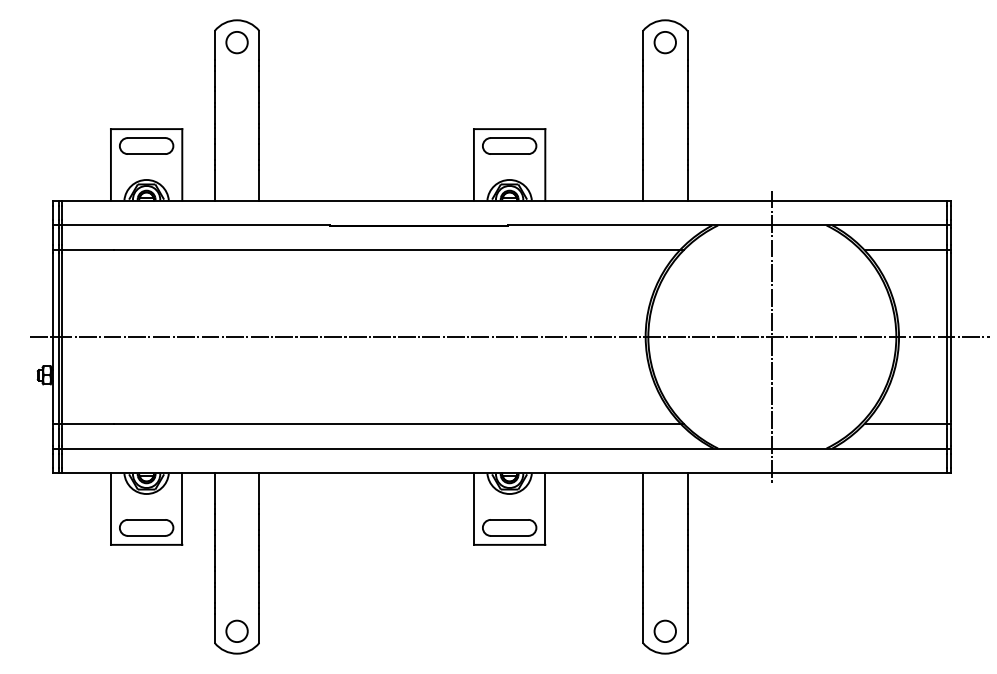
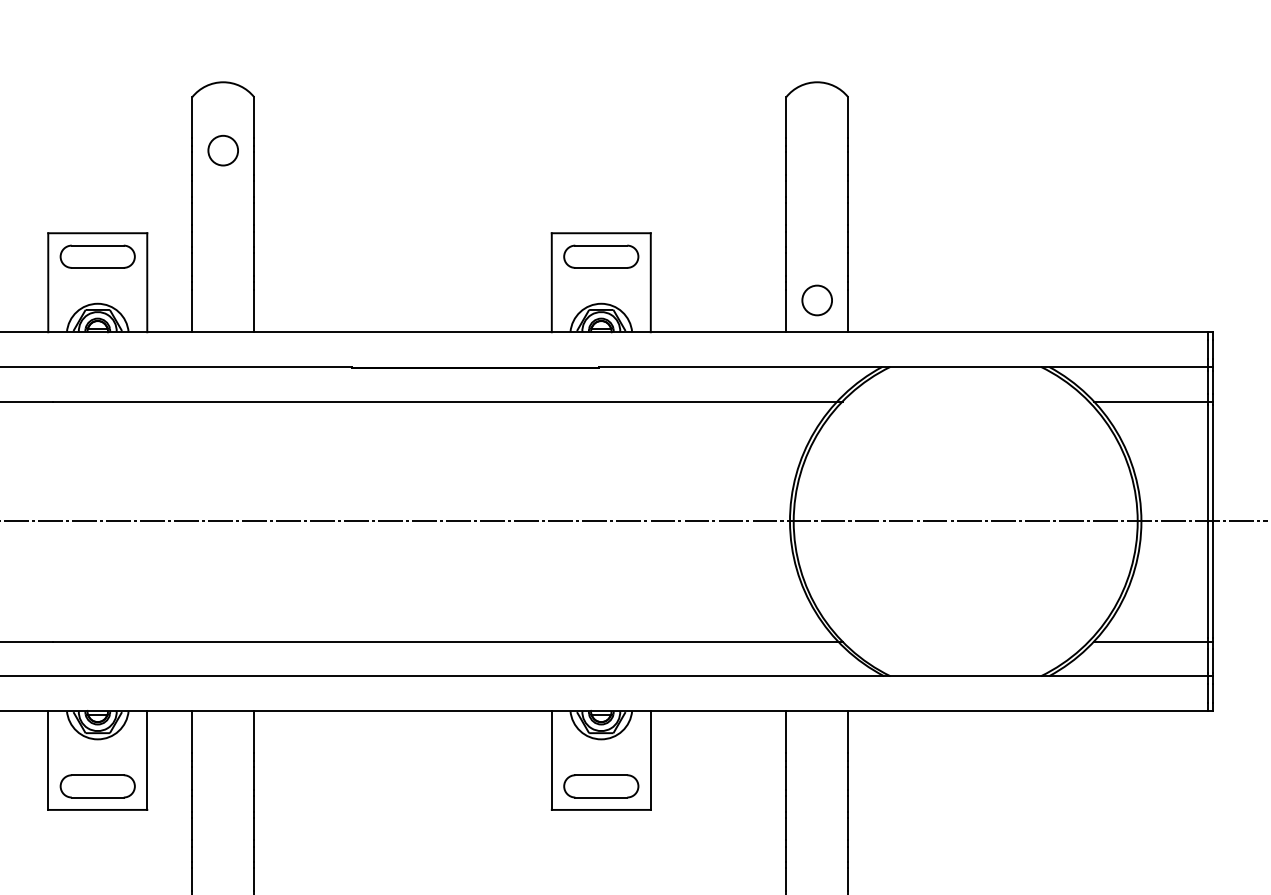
circle: (236, 42) -> (222, 150), moved
circle: (664, 42) -> (816, 300), moved
line: (772, 336) -> (965, 520), removed

